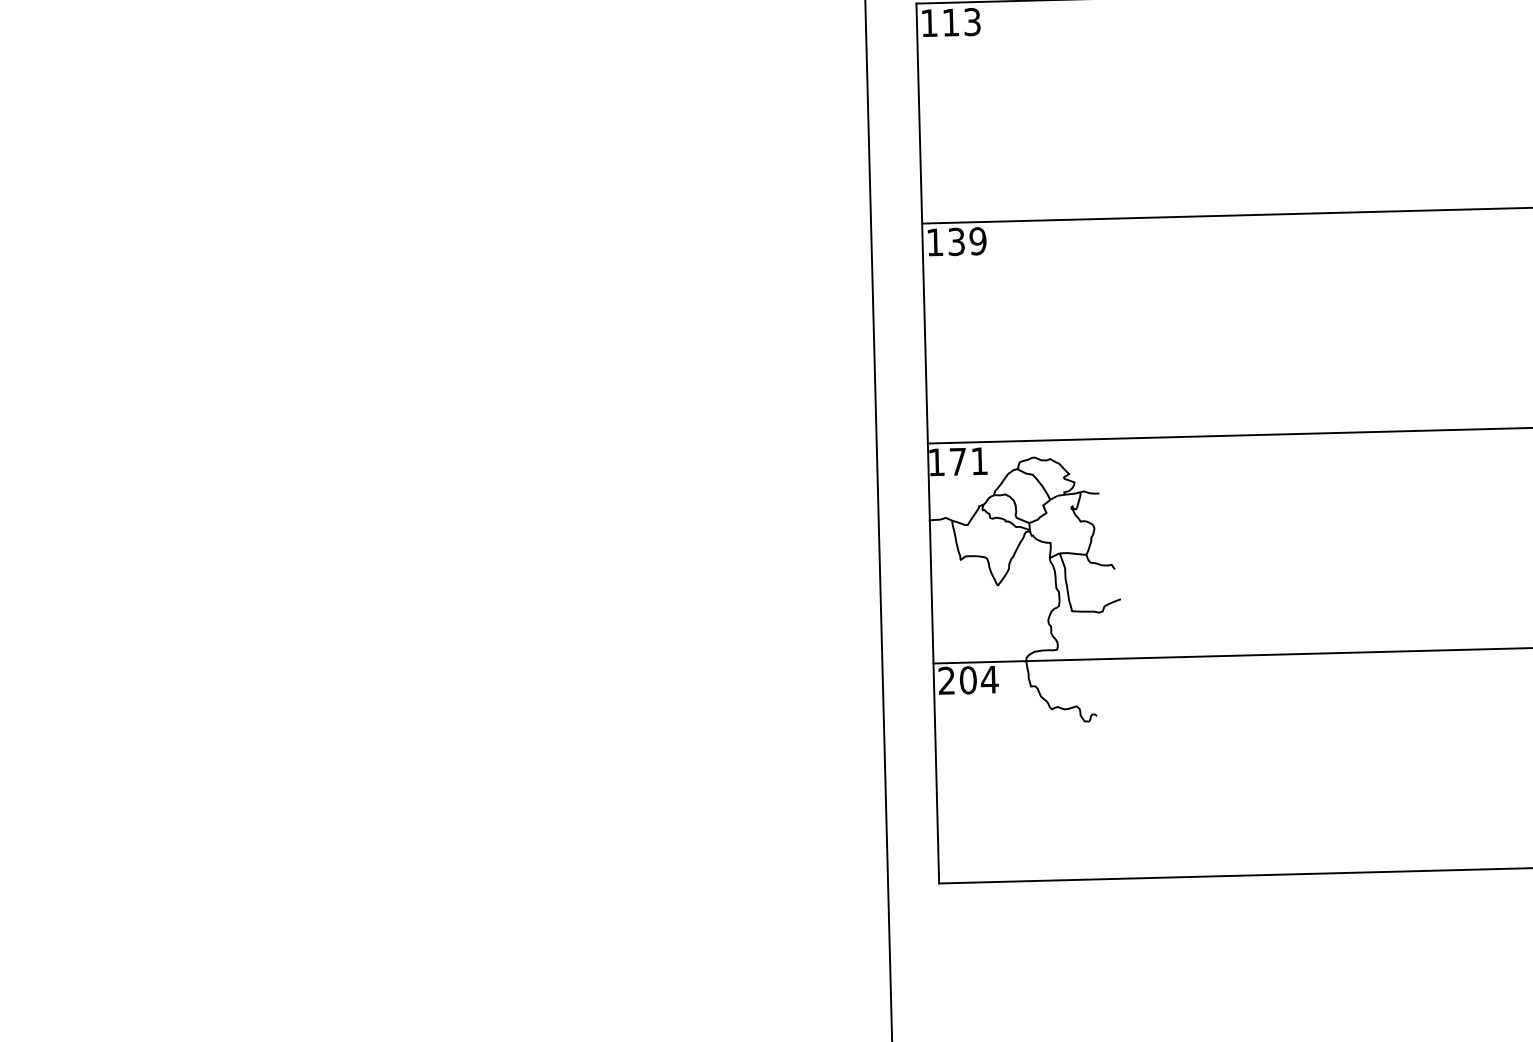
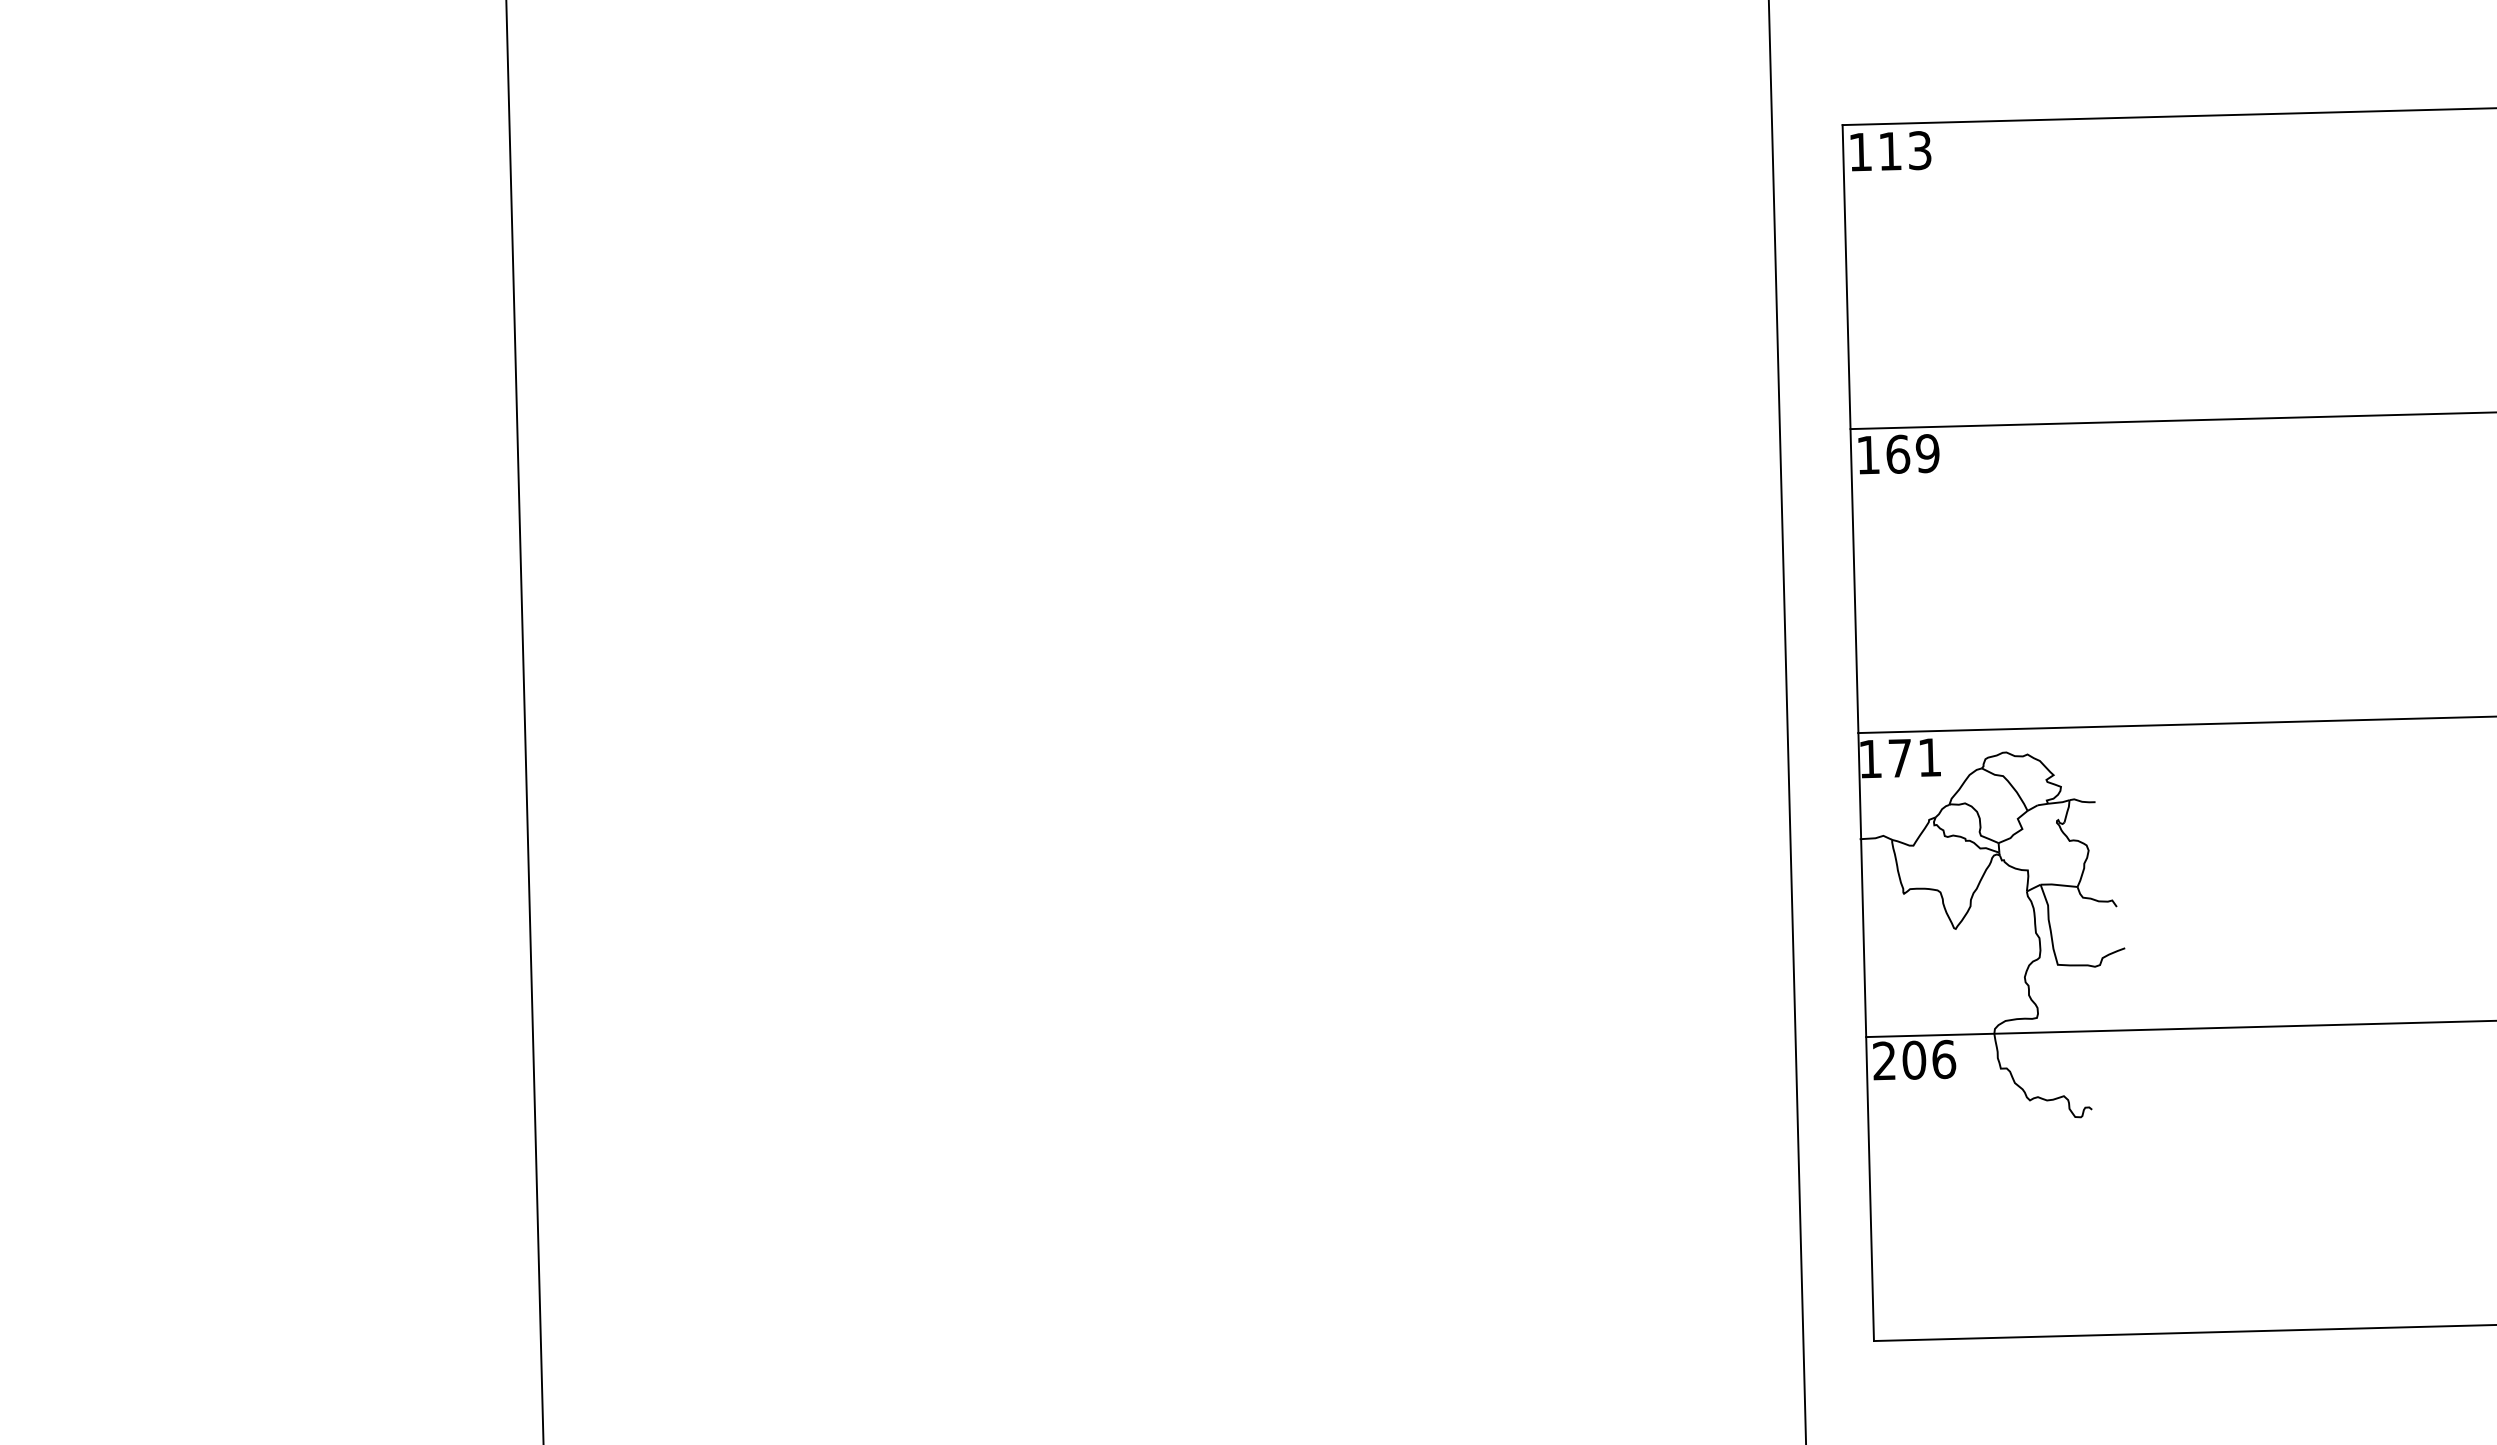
text: (956, 241) -> (1898, 453), 139 -> 169
text: (989, 679) -> (1943, 1059), 204 -> 206

